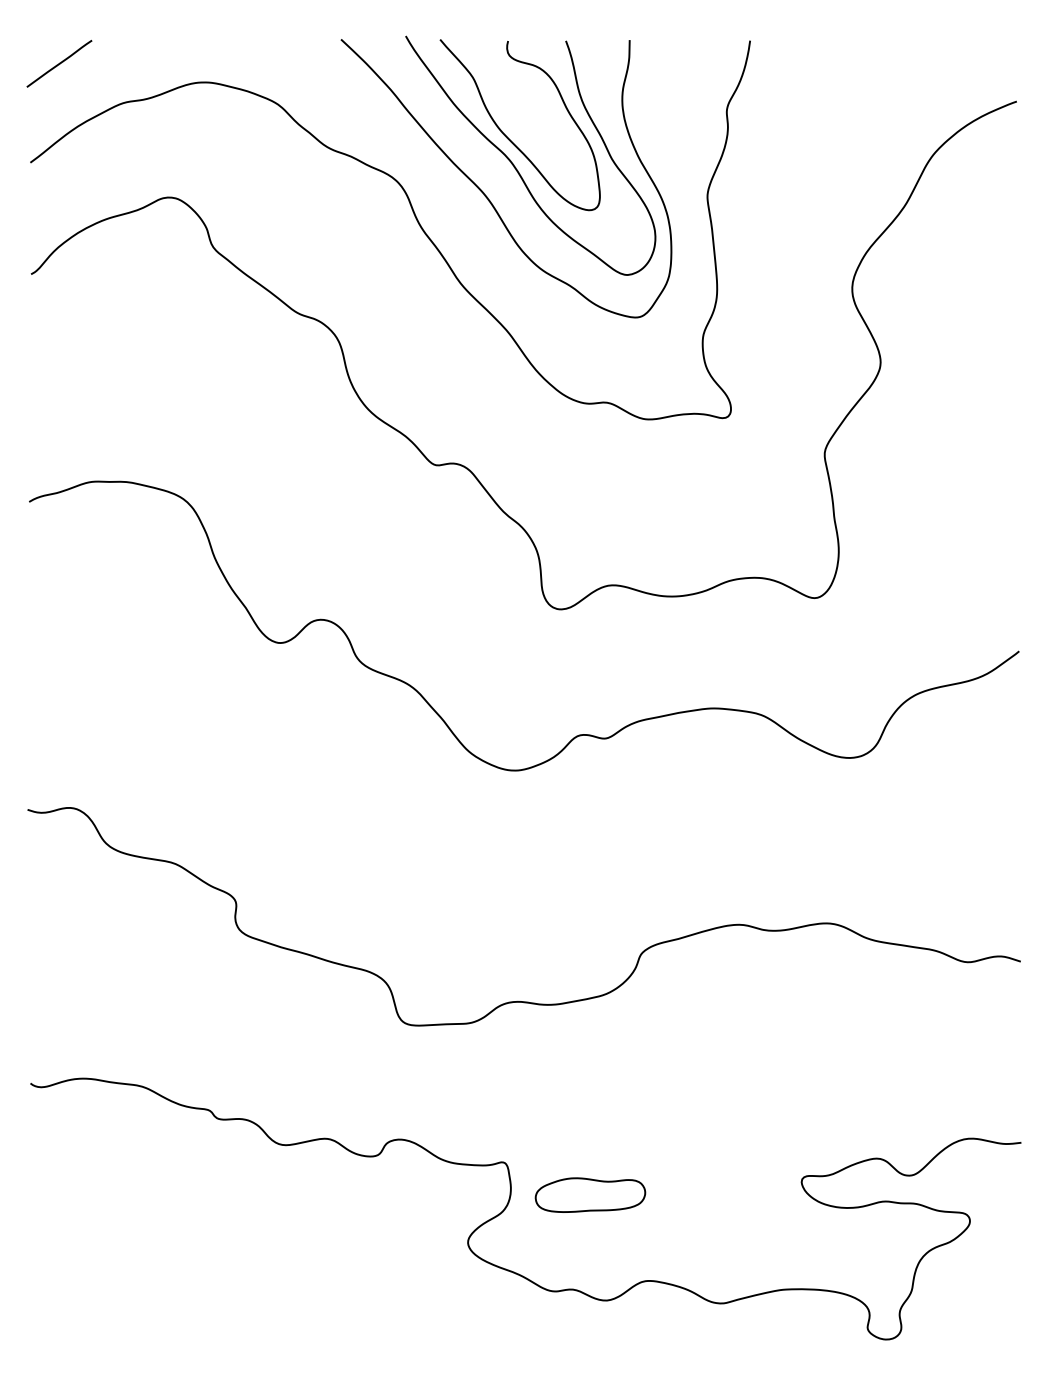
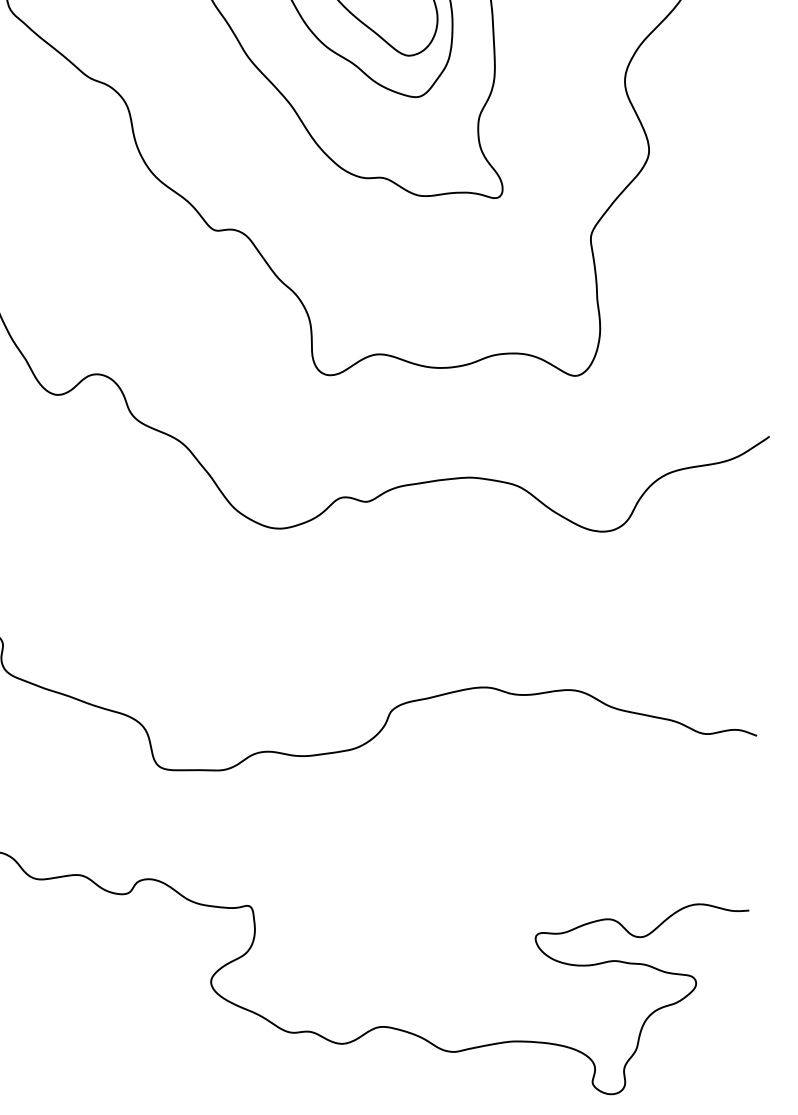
part: (590, 1194) -> (331, 940), removed

